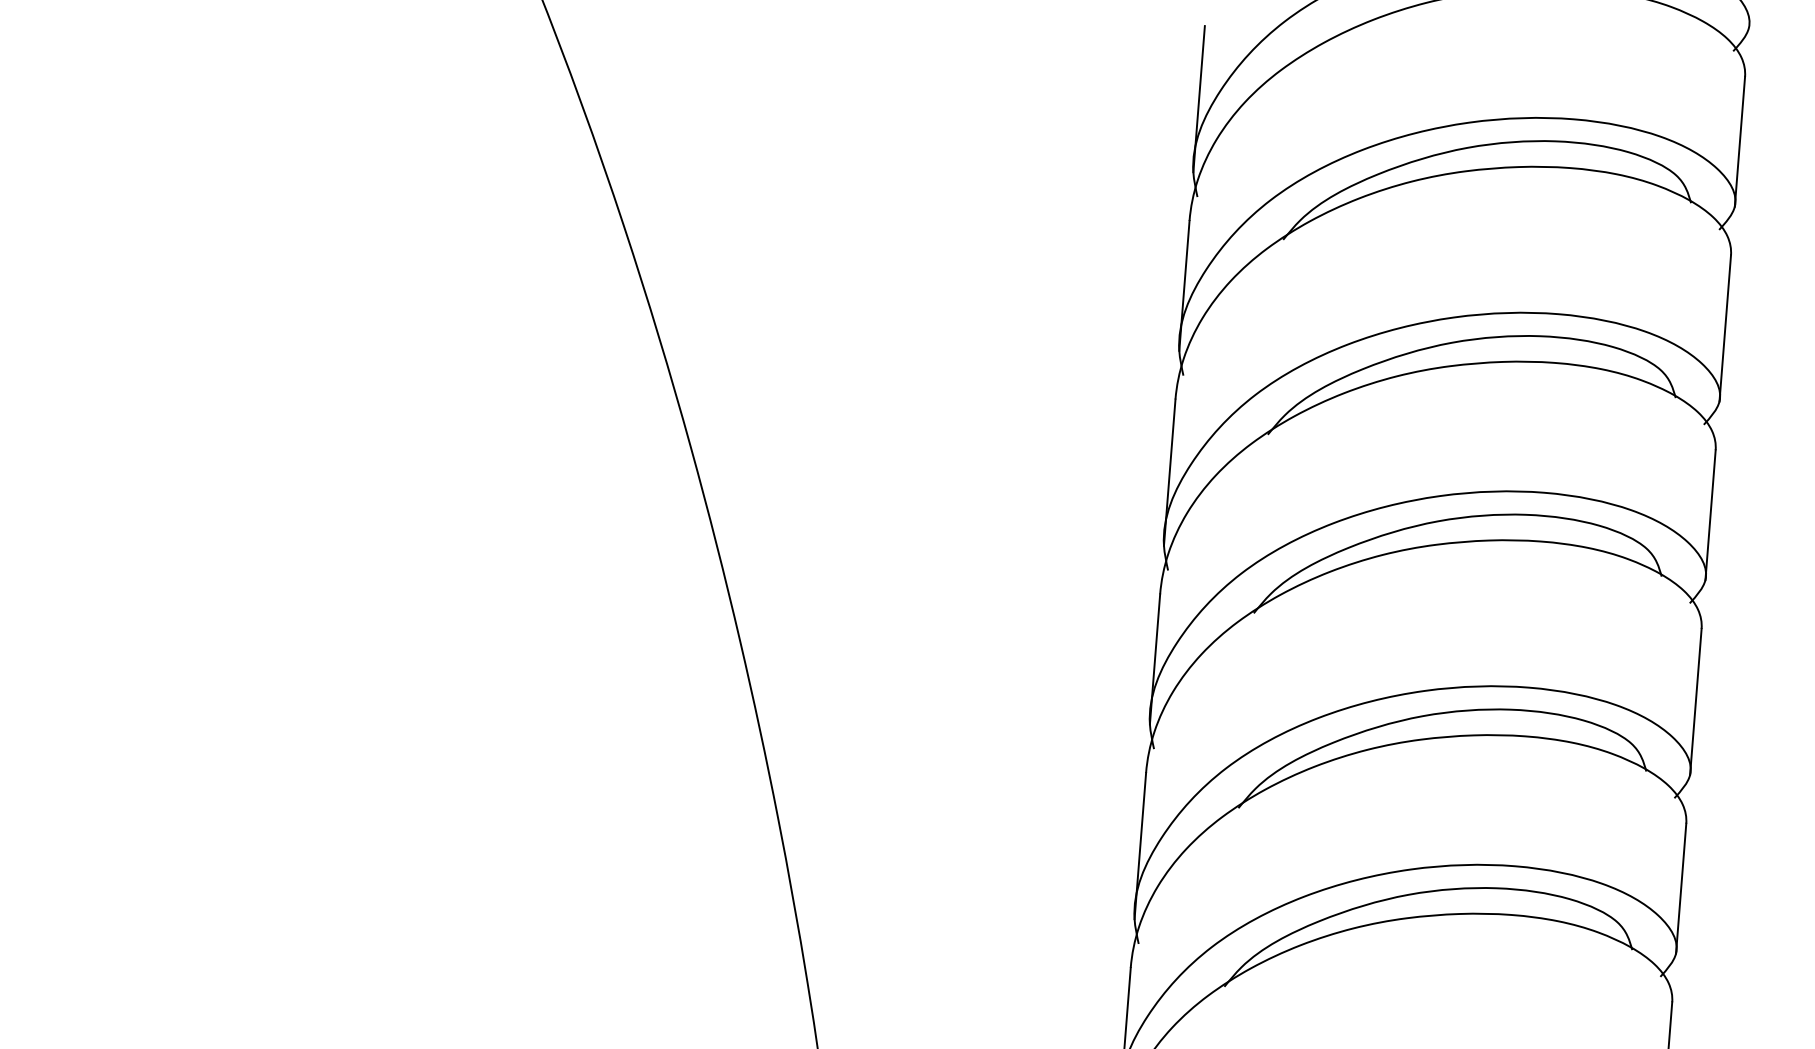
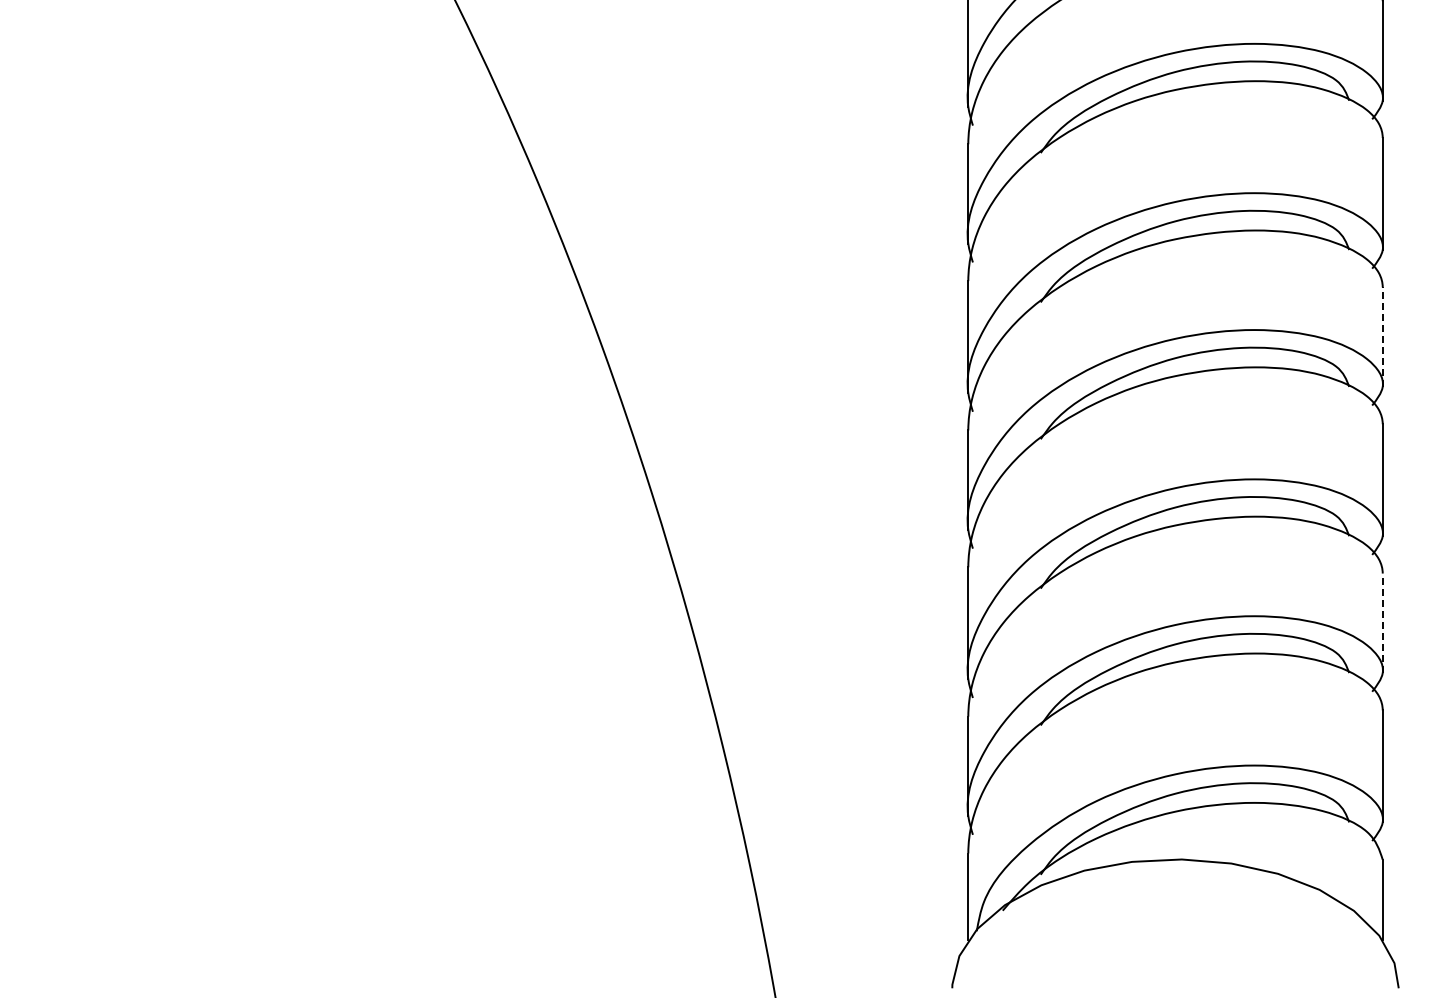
line: (1710, 515) -> (1382, 337), solid -> dashed
line: (1680, 888) -> (1382, 623), solid -> dashed

